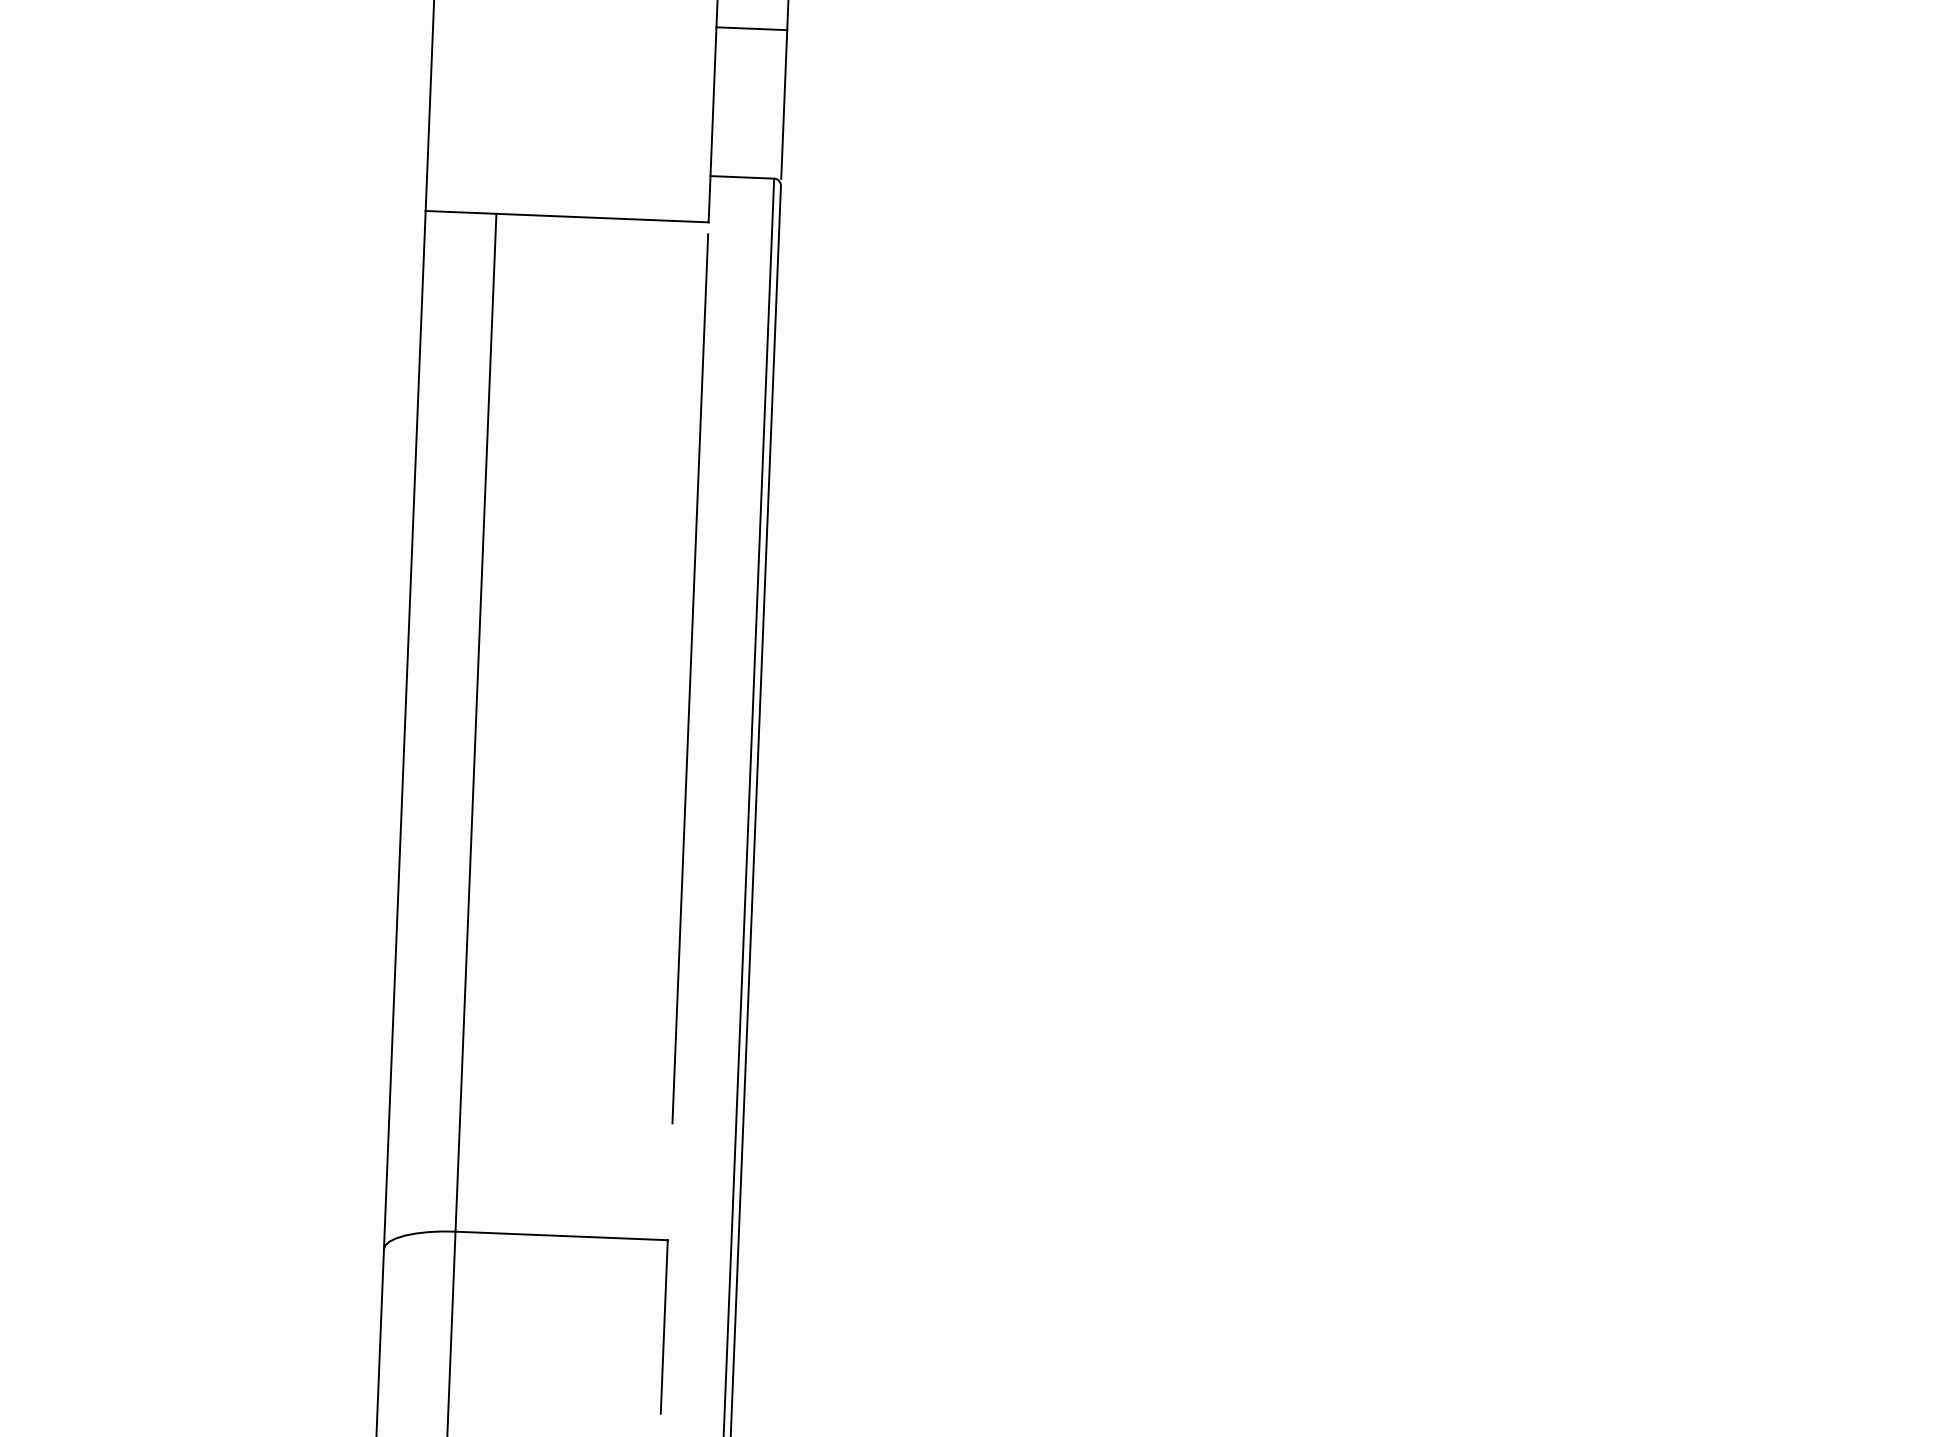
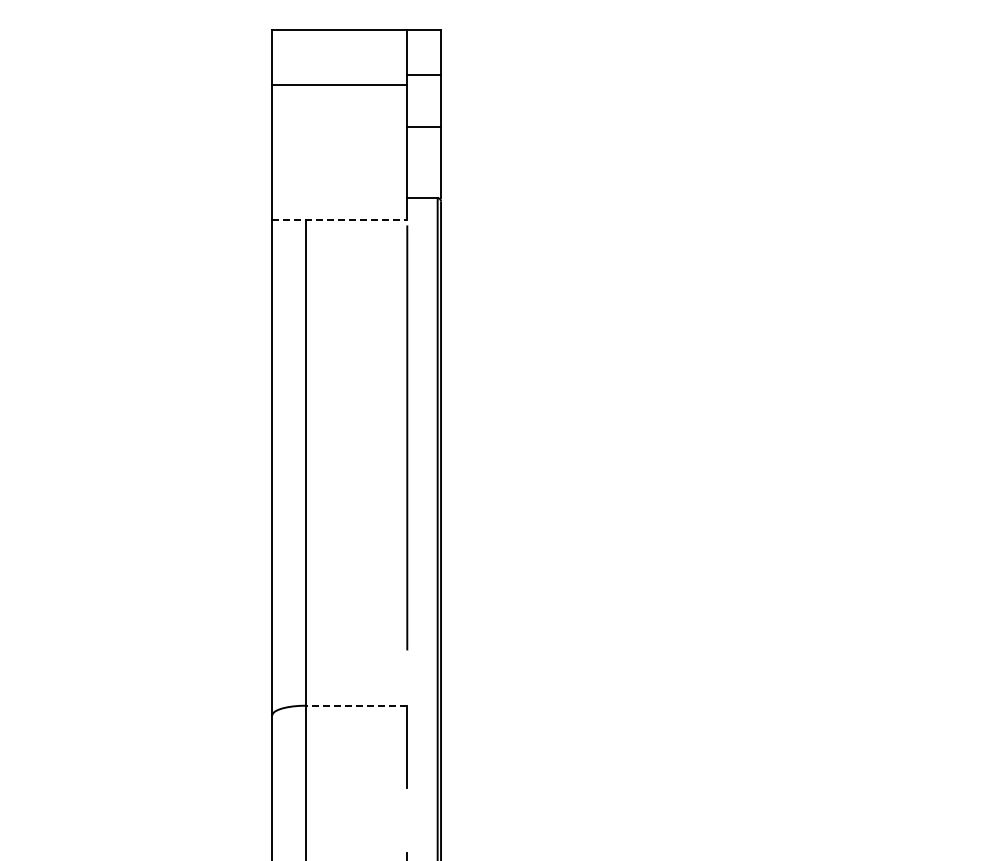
line: (568, 217) -> (340, 220), solid -> dashed
line: (561, 1235) -> (356, 705), solid -> dashed

